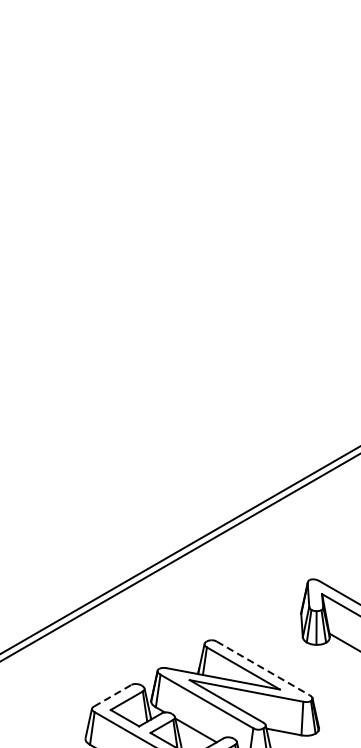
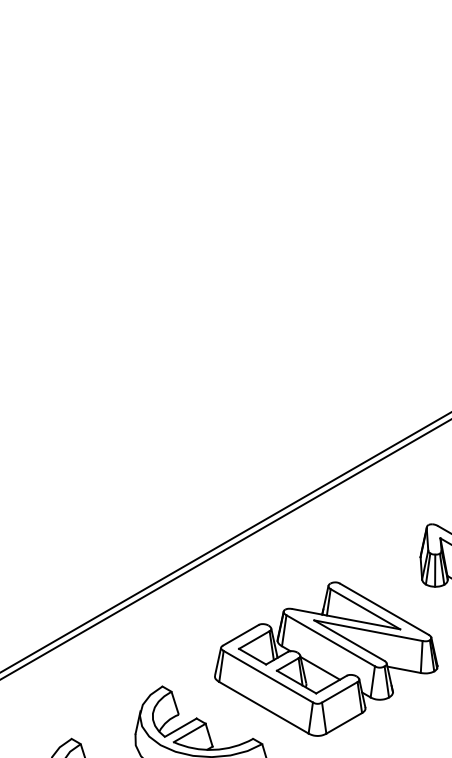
line: (263, 668) -> (384, 609), dashed -> solid
line: (112, 695) -> (240, 635), dashed -> solid

